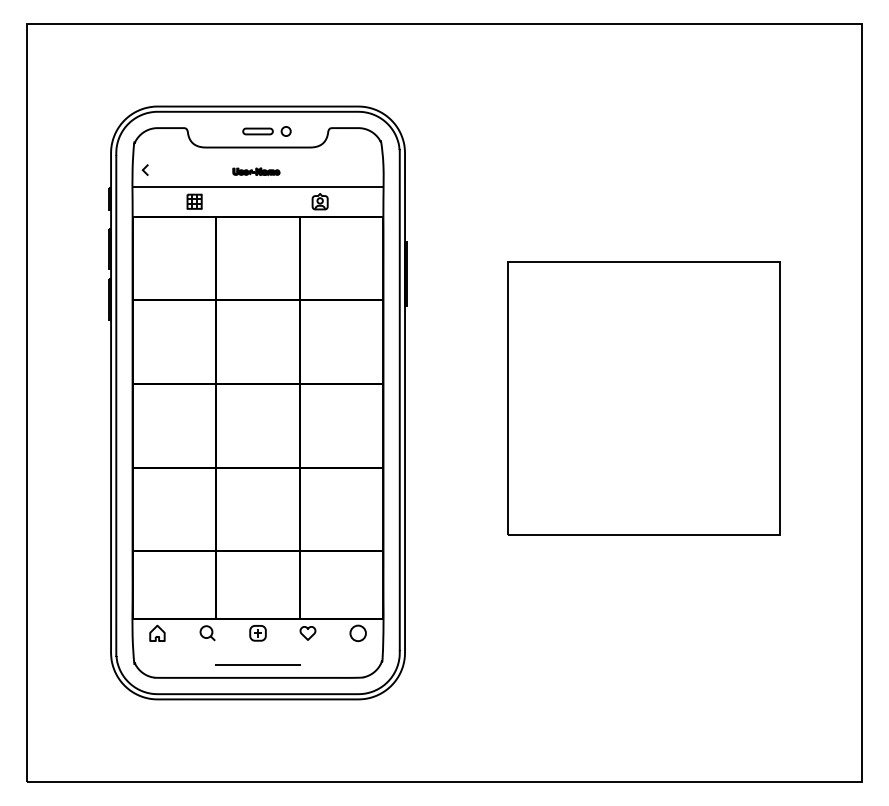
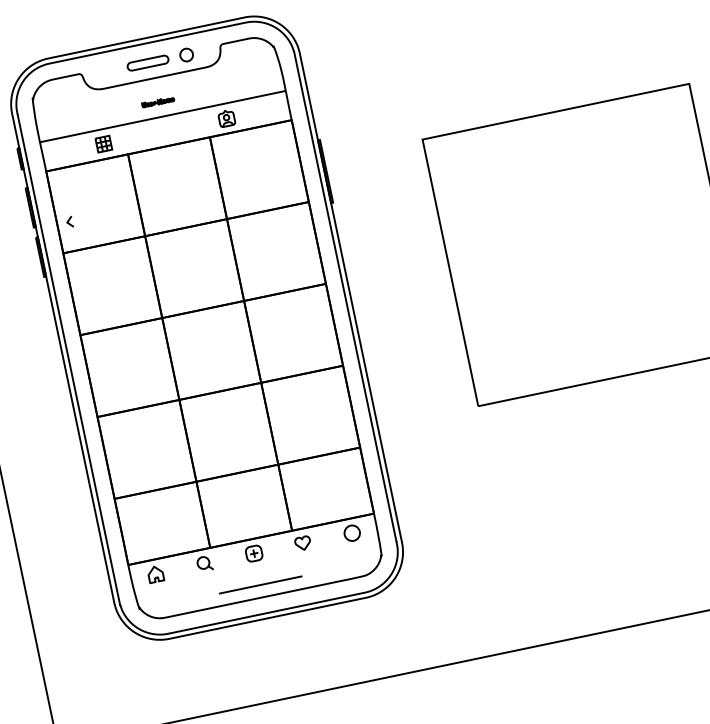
part: (266, 131) -> (159, 60), size x1.4
line: (144, 169) -> (68, 221), moved
part: (256, 171) -> (158, 101), size x0.7

